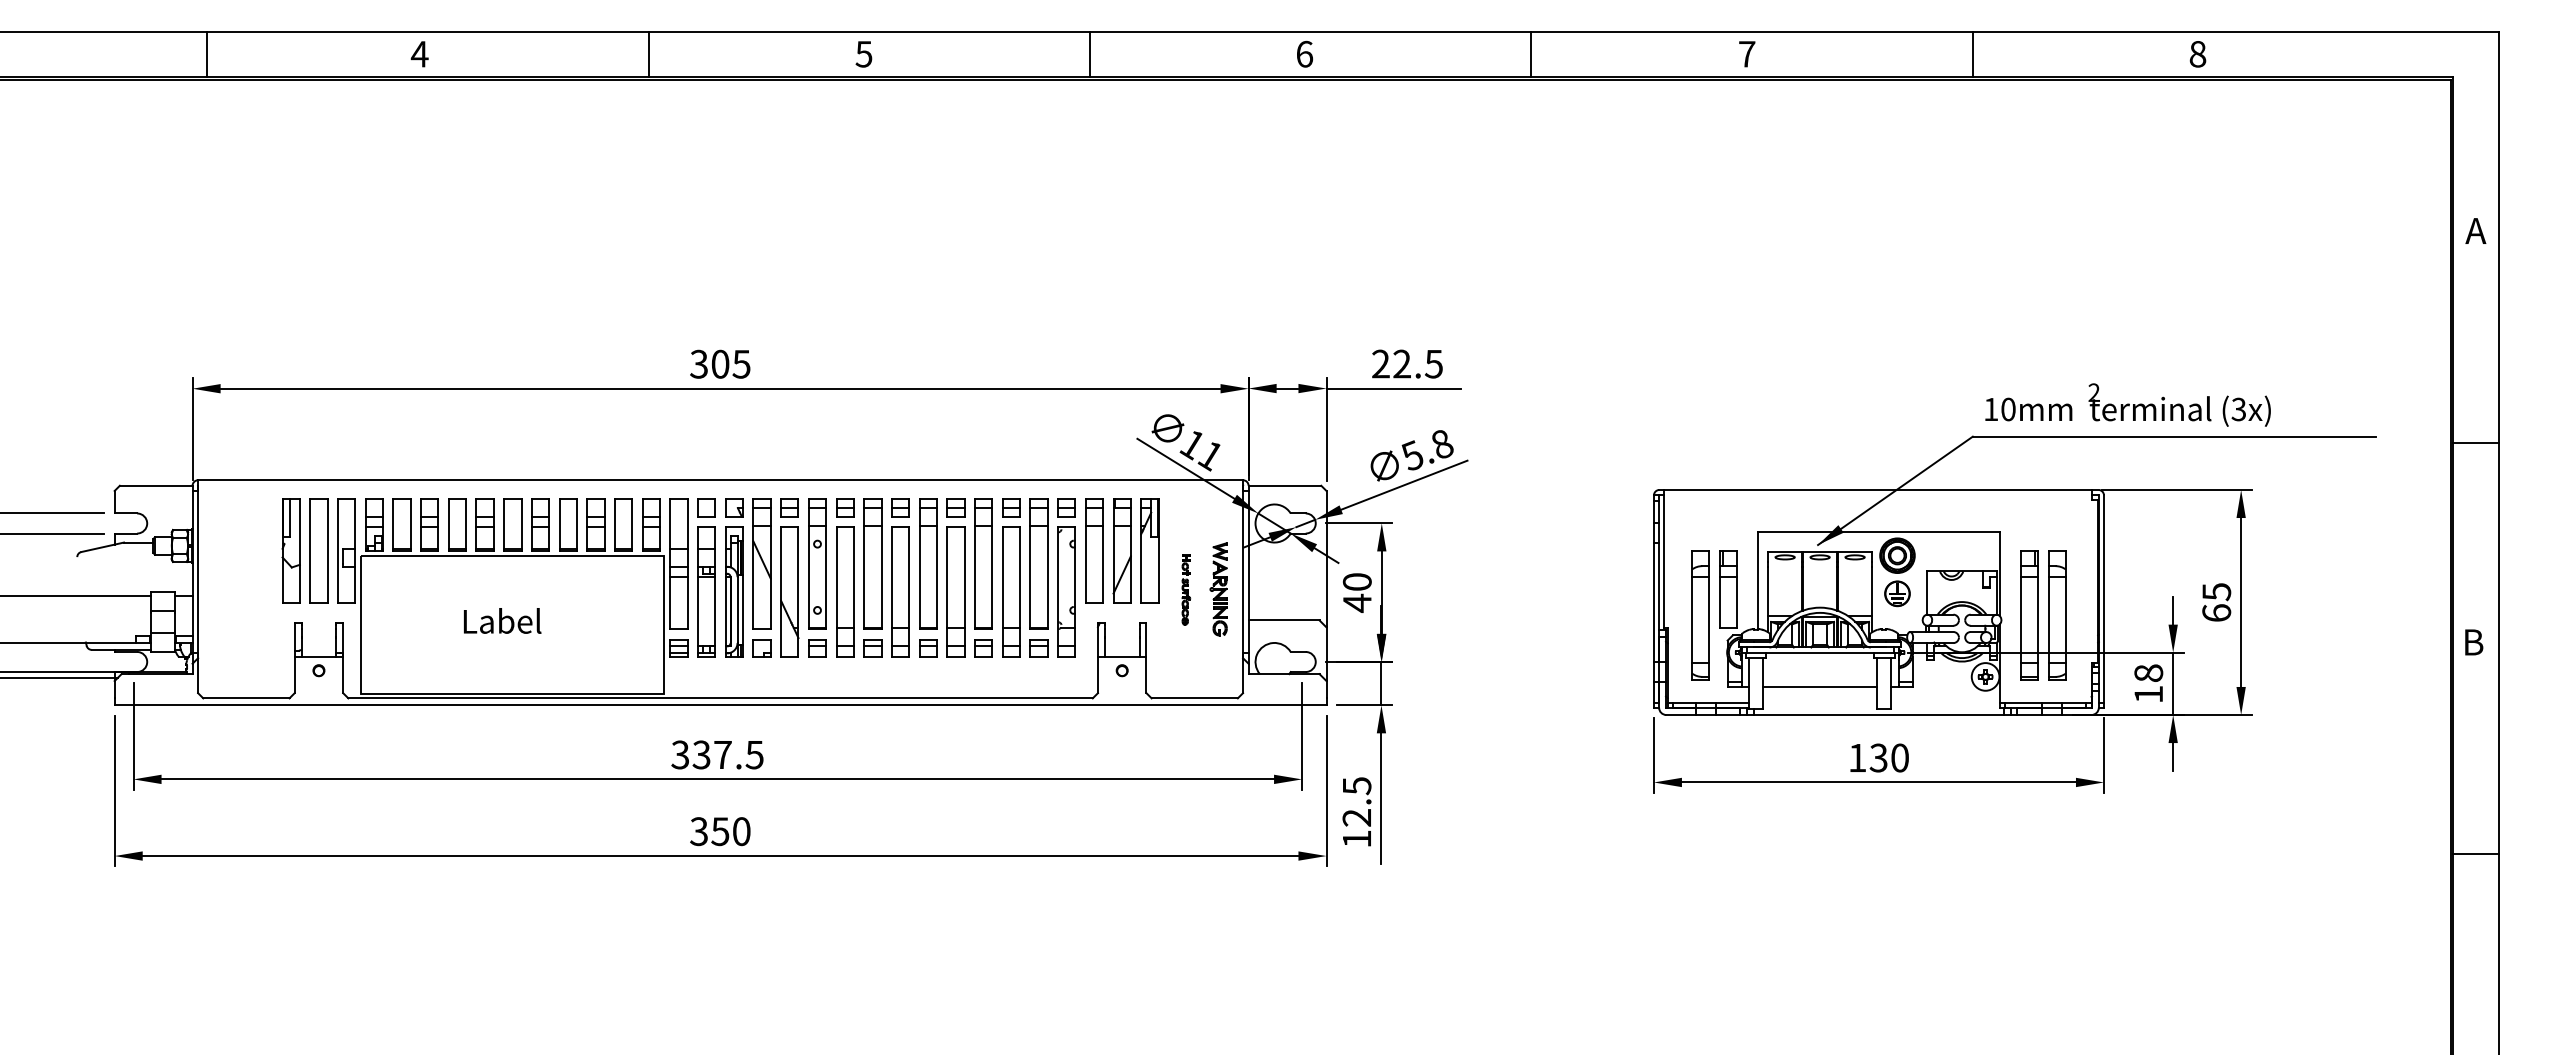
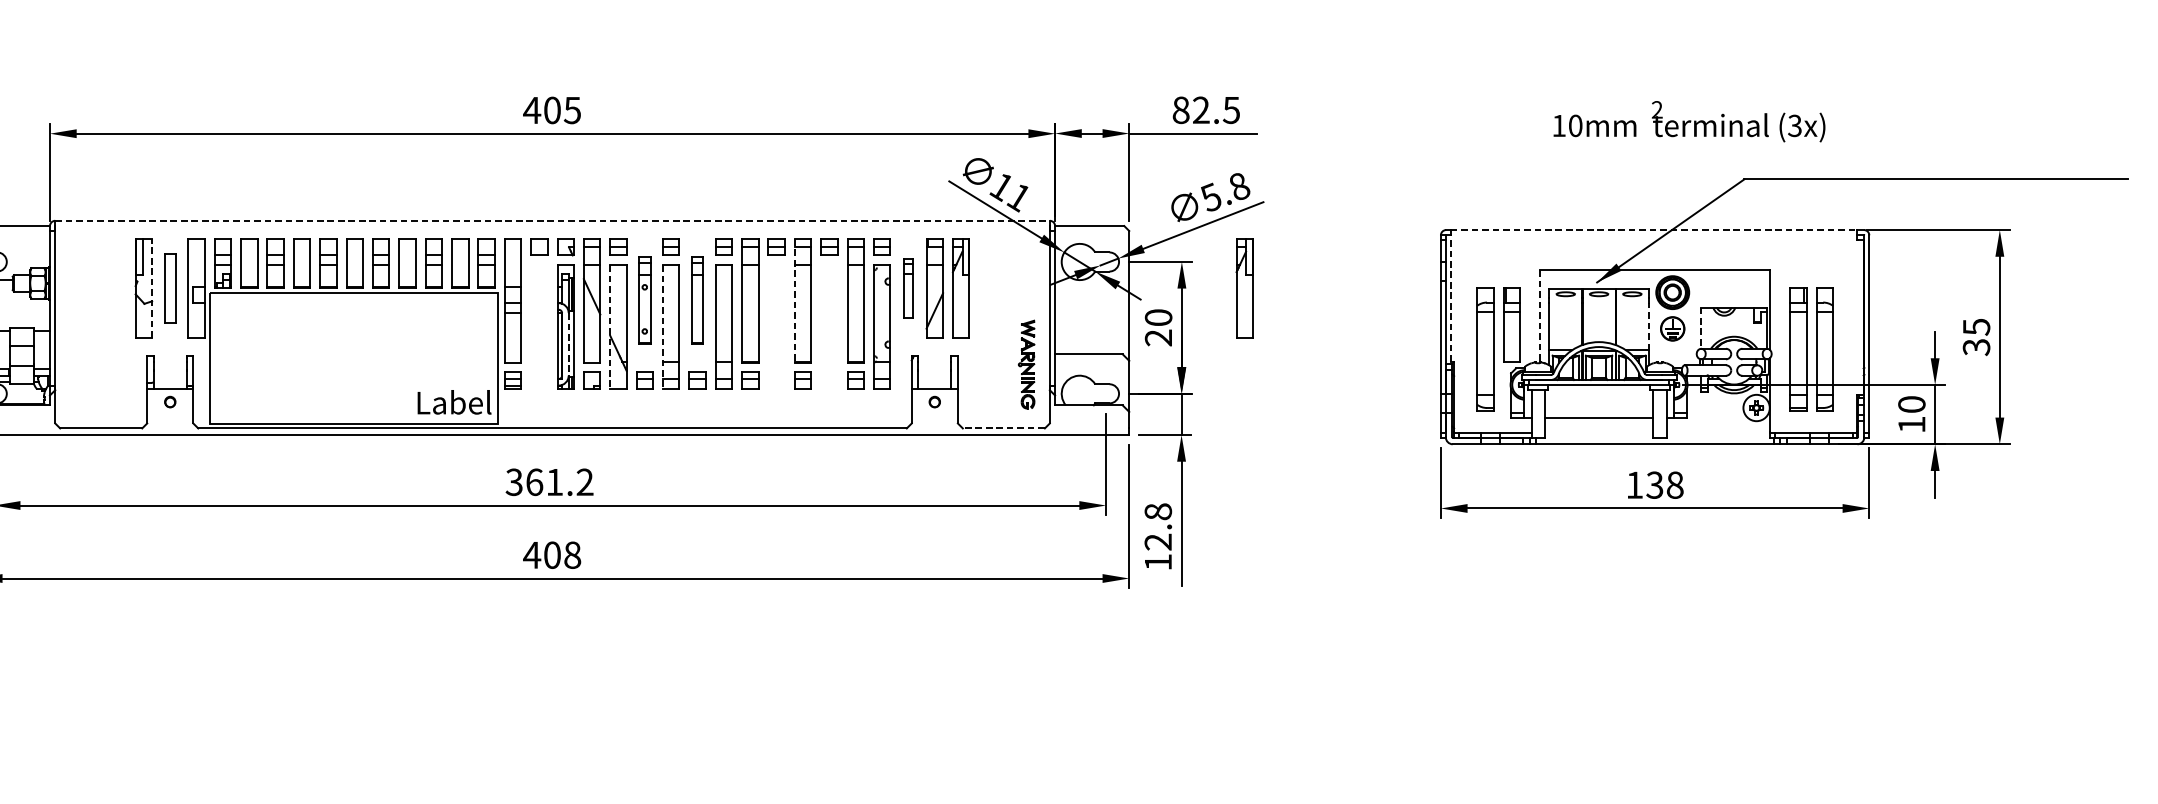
text: (698, 363) -> (531, 109), 305 -> 405
text: (1380, 363) -> (1180, 109), 22.5 -> 82.5
text: (2127, 404) -> (1688, 121), moved
line: (721, 480) -> (553, 221), solid -> dashed
line: (1877, 489) -> (1653, 229), solid -> dashed
part: (318, 550) -> (169, 287), size x0.7
part: (1094, 550) -> (908, 287), size x0.6
part: (1447, 550) -> (1244, 287), added
line: (299, 551) -> (151, 288), solid -> dashed
line: (1664, 561) -> (1450, 298), solid -> dashed
part: (817, 563) -> (644, 300), size x0.7
part: (872, 563) -> (697, 300), size x0.7
line: (975, 564) -> (795, 301), solid -> dashed
line: (1757, 580) -> (1539, 316), solid -> dashed
part: (1186, 589) -> (996, 324), removed
part: (1218, 589) -> (1026, 364), moved
part: (706, 591) -> (539, 326), removed
line: (781, 591) -> (610, 326), solid -> dashed
line: (836, 591) -> (662, 326), solid -> dashed
part: (955, 591) -> (776, 326), removed
part: (1011, 591) -> (829, 326), removed
line: (1872, 591) -> (1648, 326), solid -> dashed
line: (1927, 593) -> (1701, 328), solid -> dashed
text: (1356, 603) -> (1157, 338), 40 -> 20
line: (737, 610) -> (568, 344), solid -> dashed
text: (2216, 613) -> (1976, 347), 65 -> 35
text: (502, 620) -> (454, 401), moved
text: (2148, 672) -> (1911, 403), 18 -> 10
line: (1194, 698) -> (1003, 428), solid -> dashed
text: (727, 754) -> (559, 481), 337.5 -> 361.2
text: (1899, 758) -> (1674, 485), 130 -> 138
text: (1356, 786) -> (1157, 512), 12.5 -> 12.8
text: (719, 831) -> (551, 555), 350 -> 408

